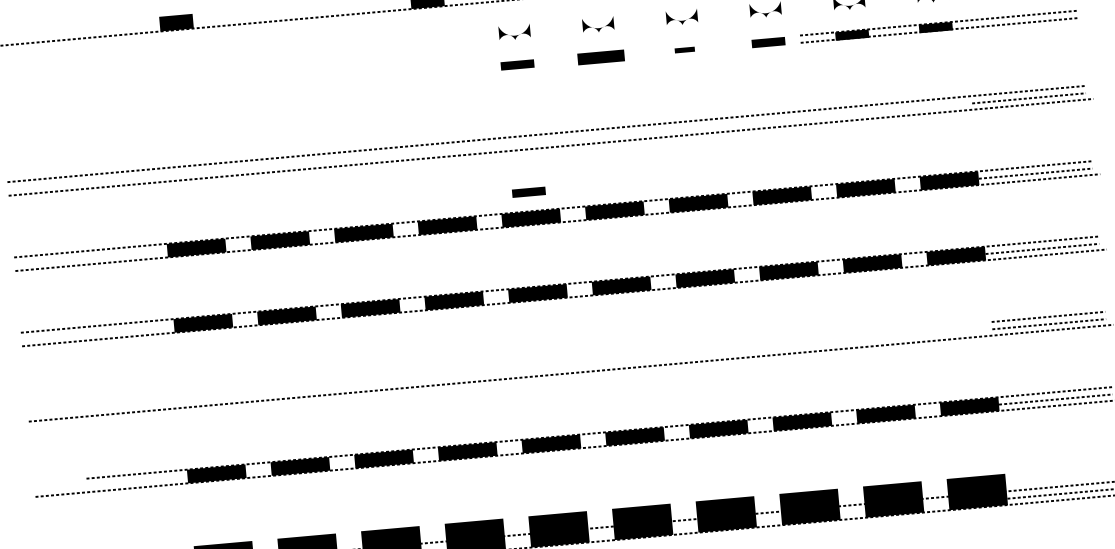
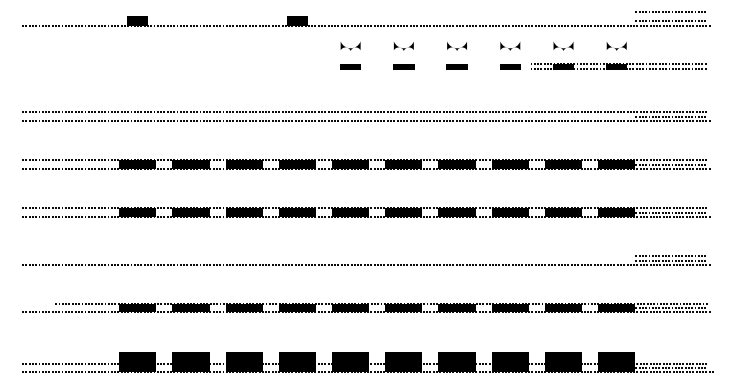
part: (683, 49) -> (456, 66), size x1.67
part: (600, 56) -> (403, 66), size x0.71
part: (528, 191) -> (350, 147), removed

